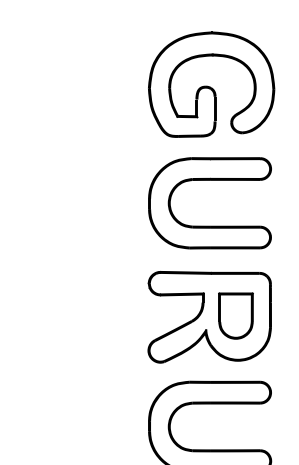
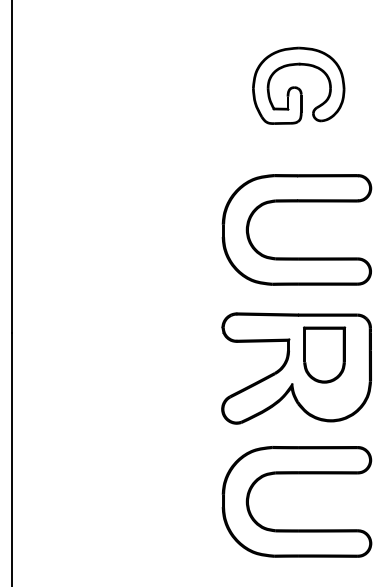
part: (211, 84) -> (298, 85), size x0.6
part: (235, 315) -> (324, 354), moved

